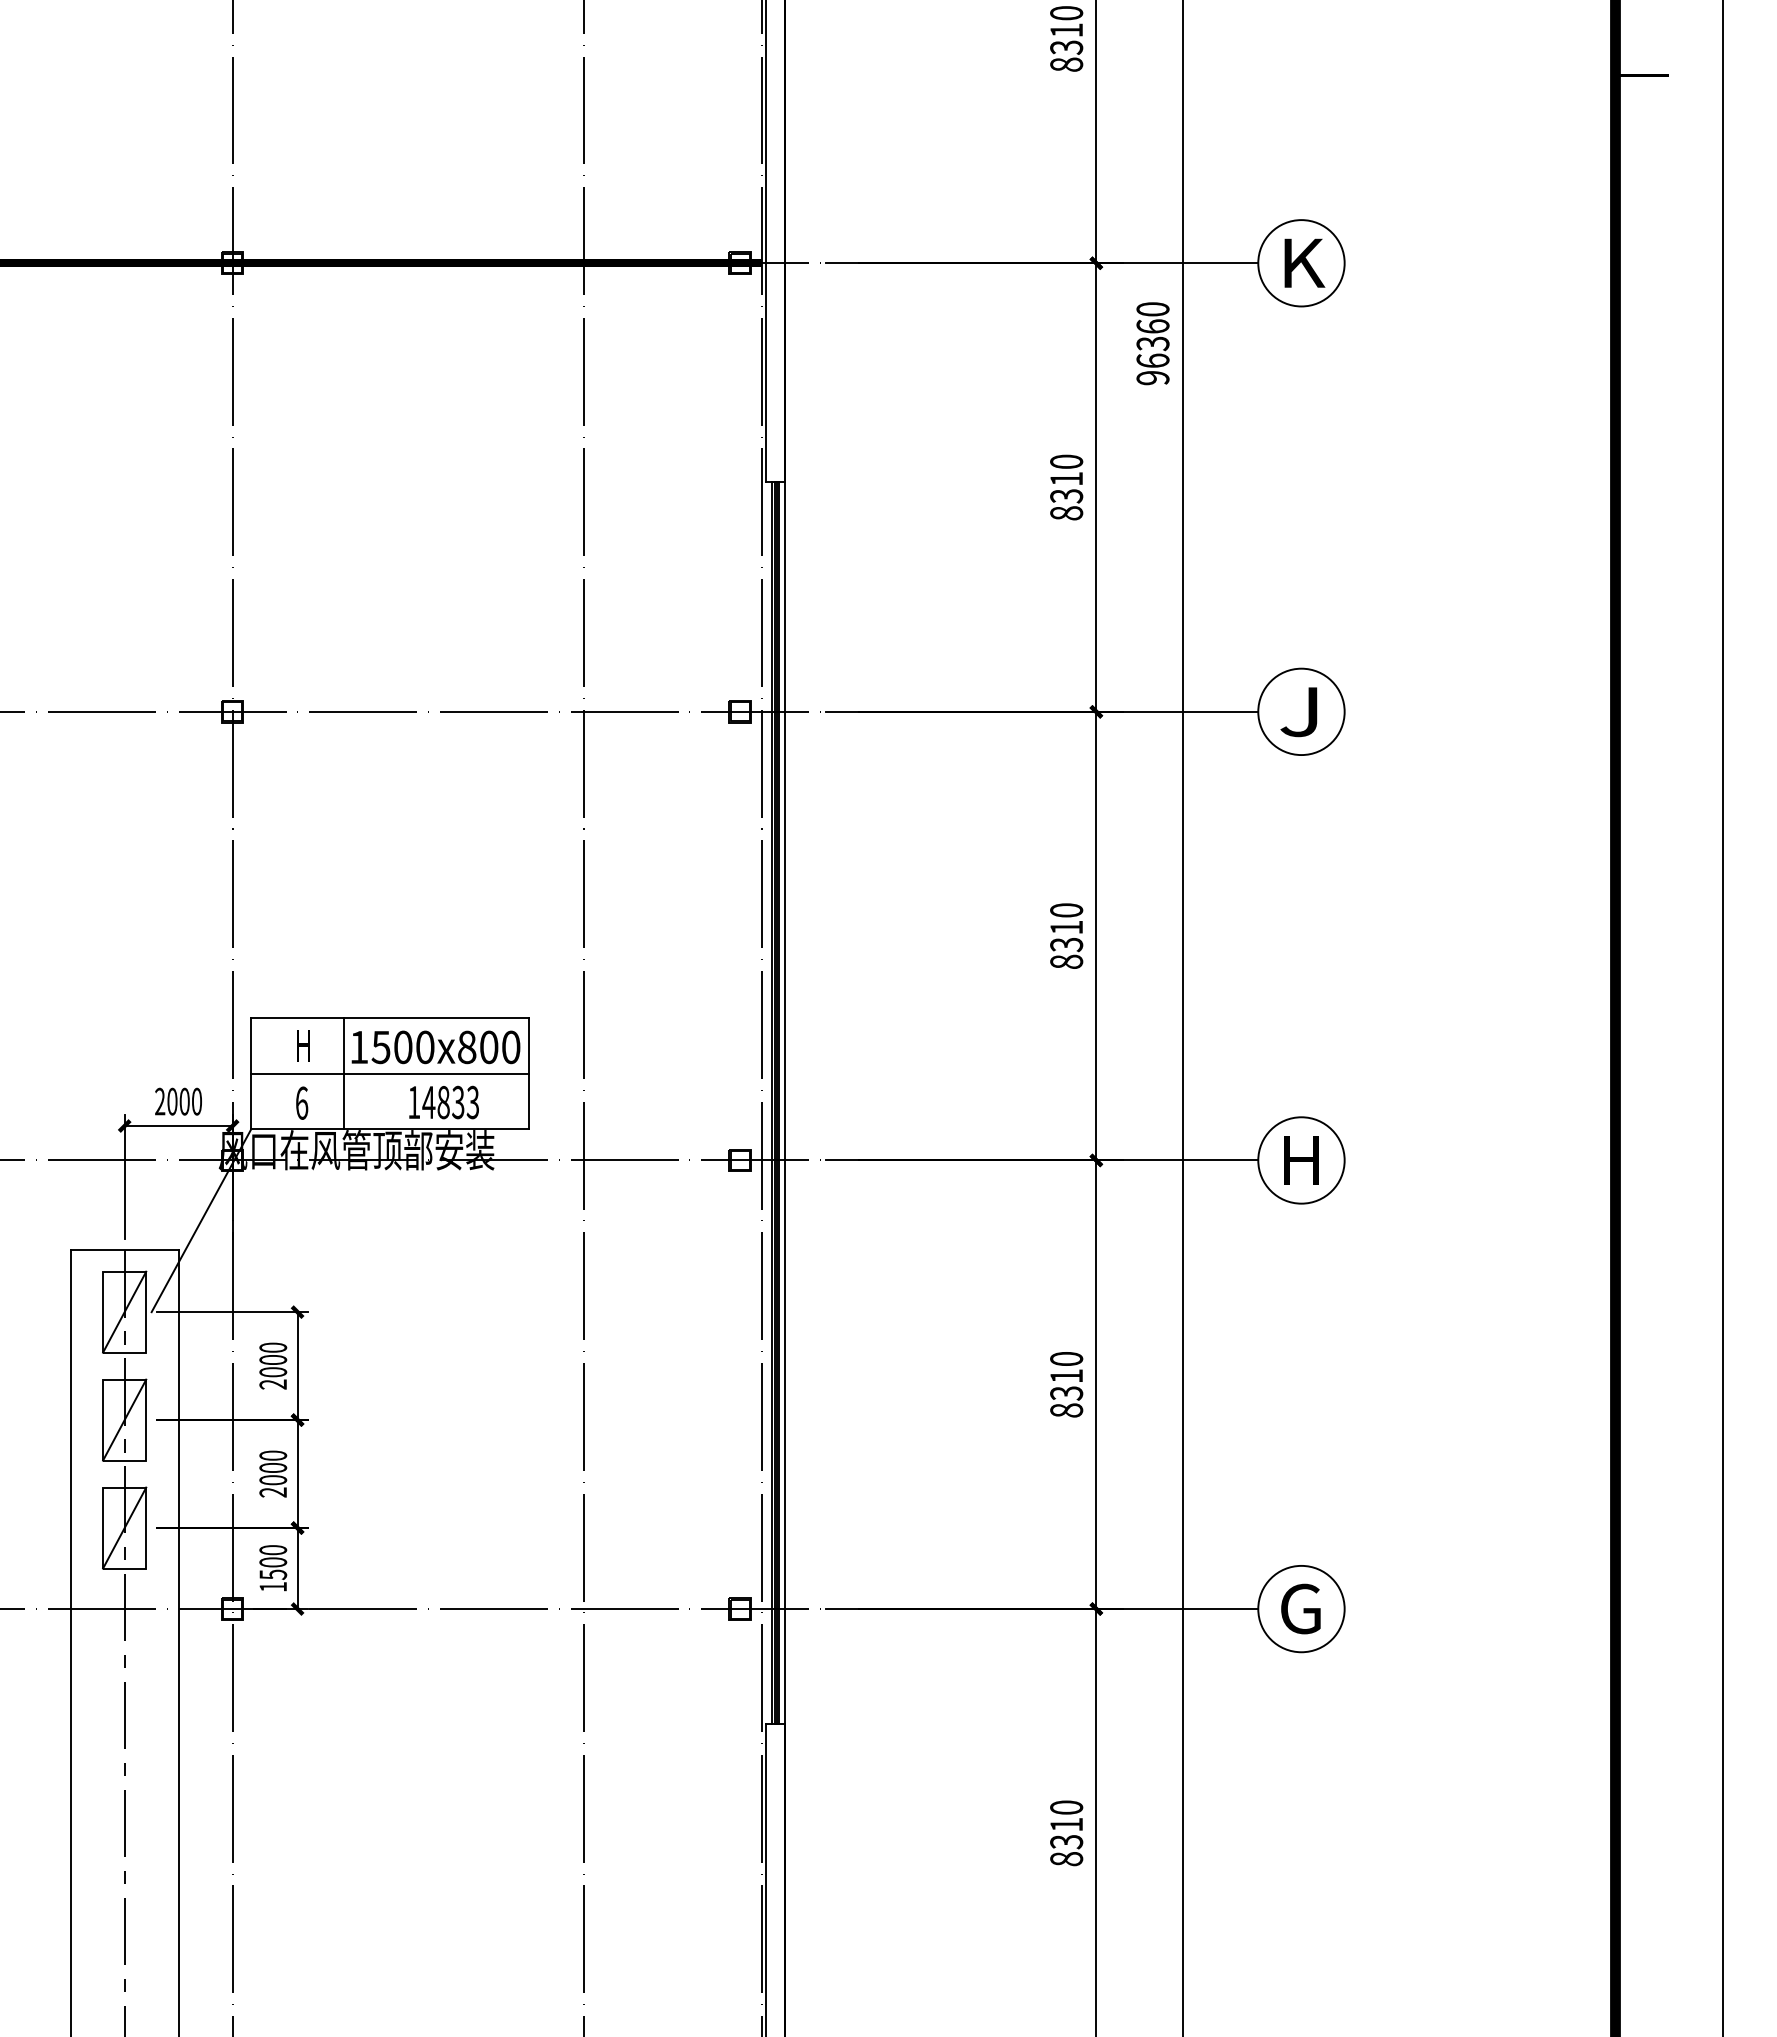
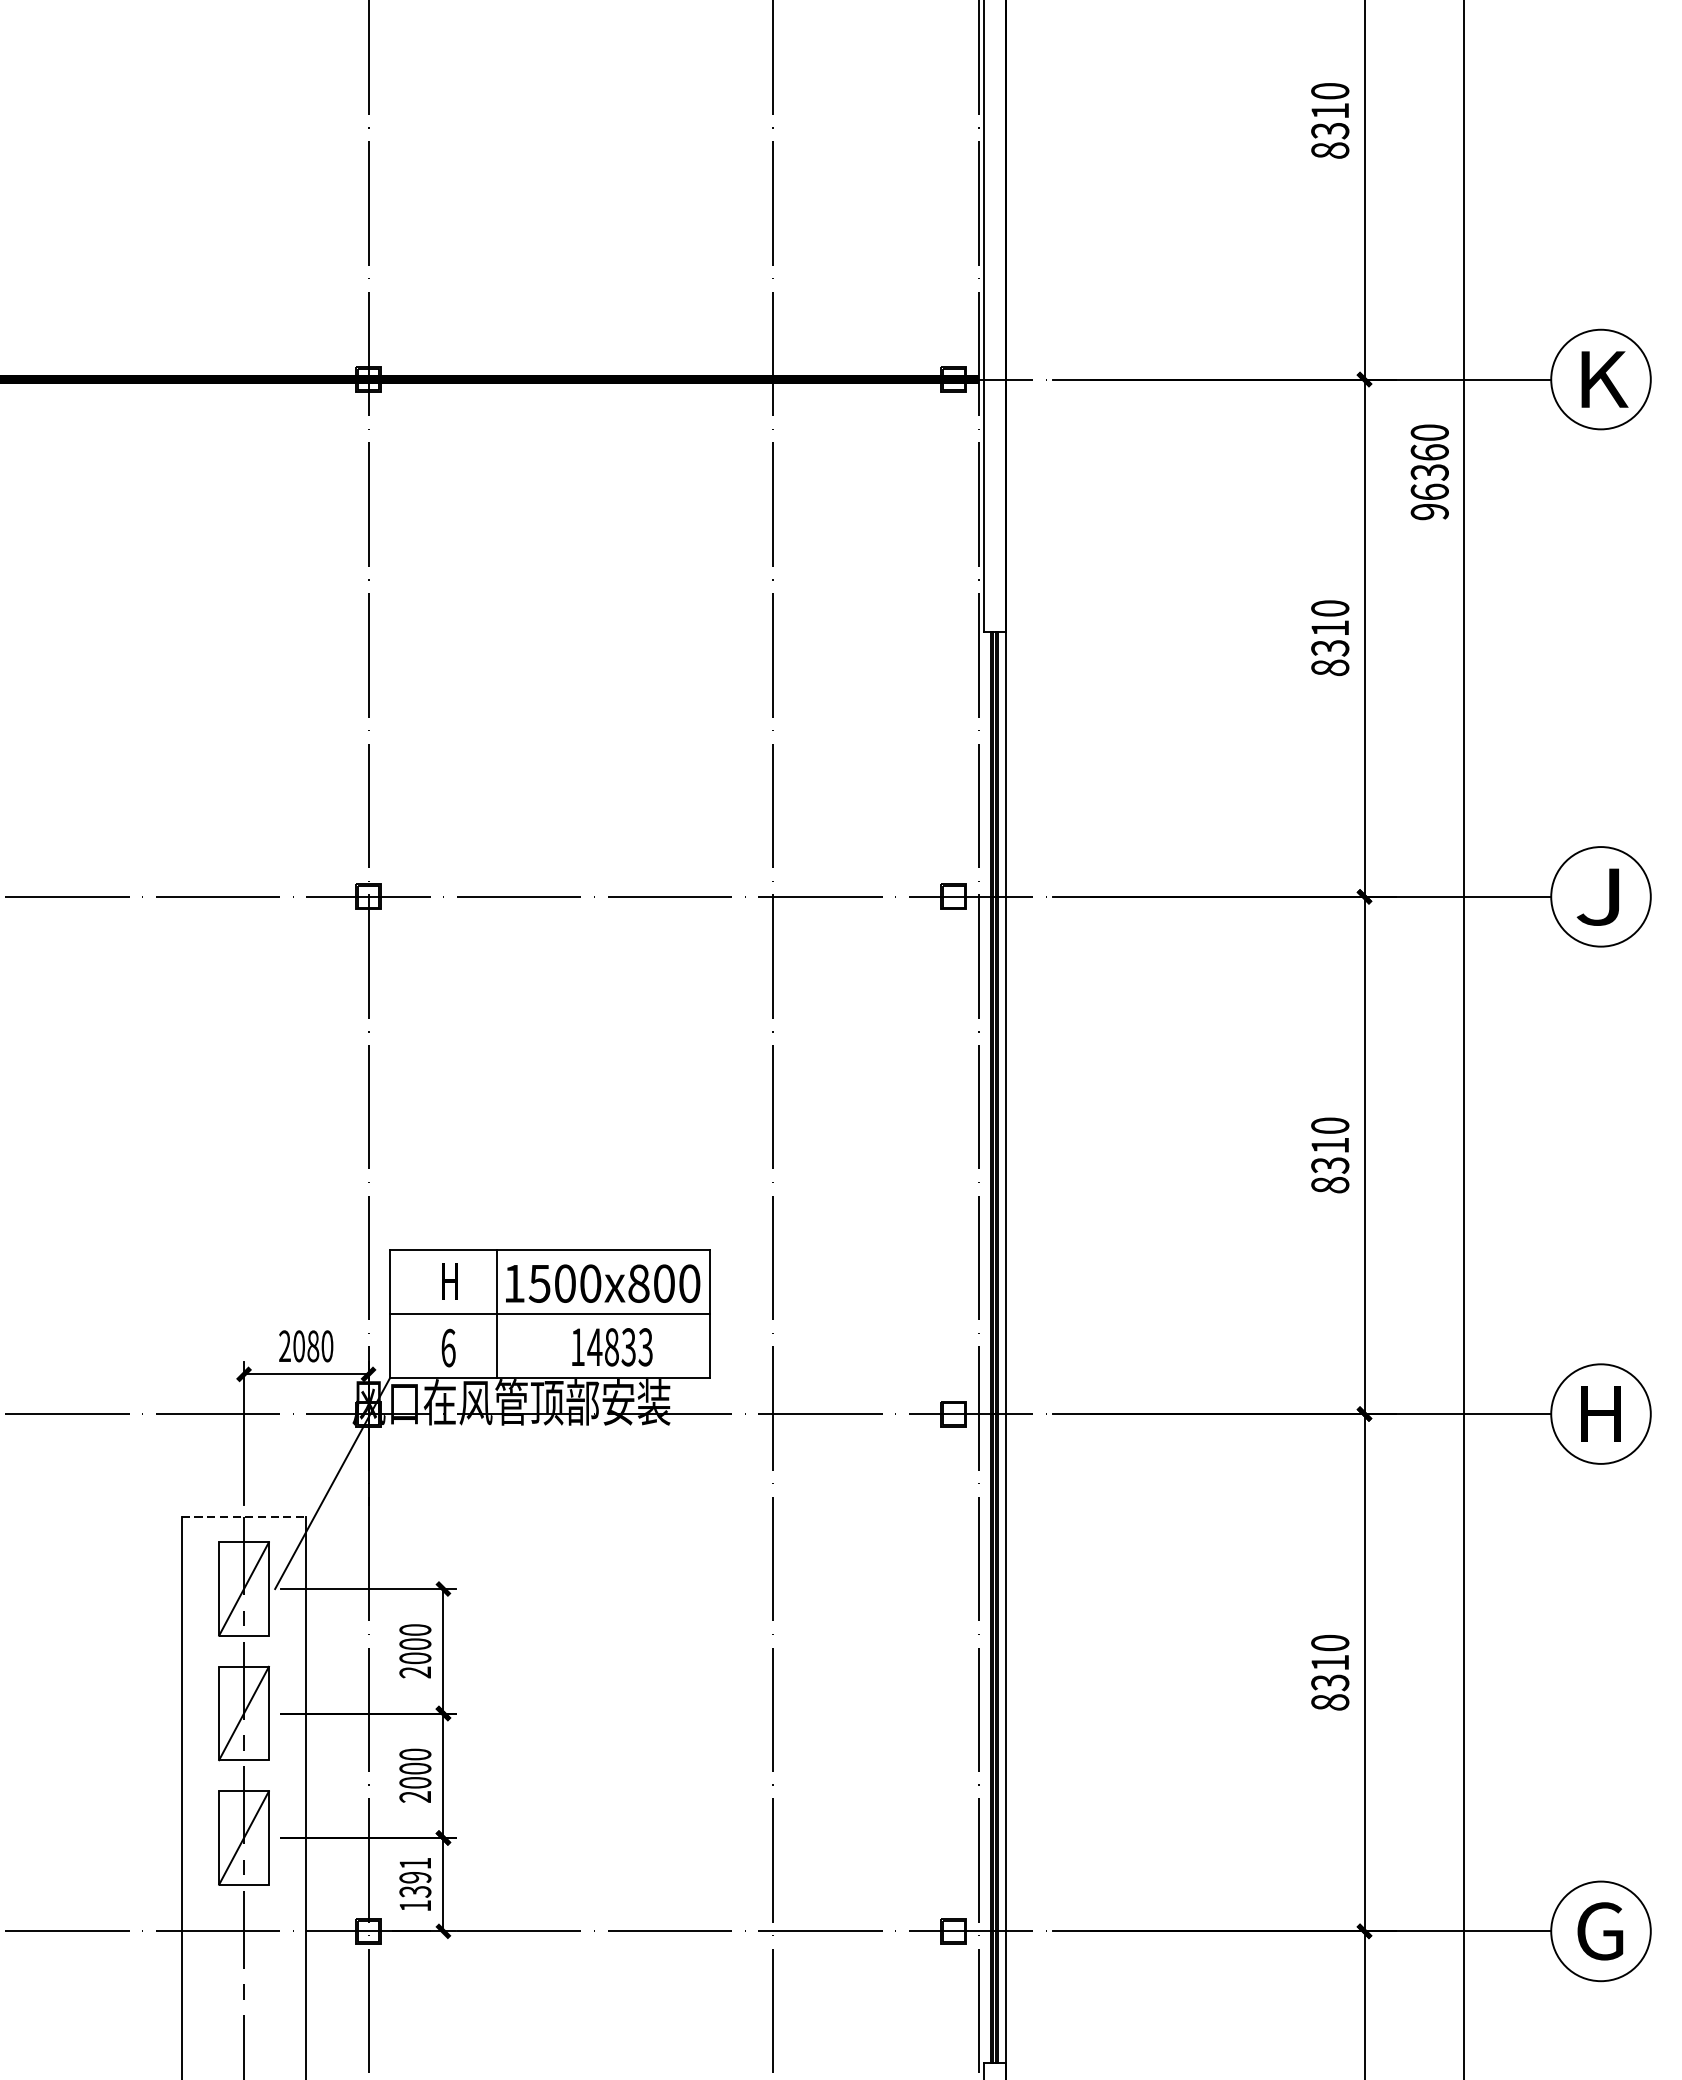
text: (184, 1101) -> (313, 1346), 2000 -> 2080
line: (124, 1250) -> (243, 1517), solid -> dashed
text: (273, 1562) -> (415, 1877), 1500 -> 1391

